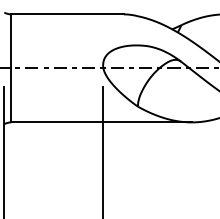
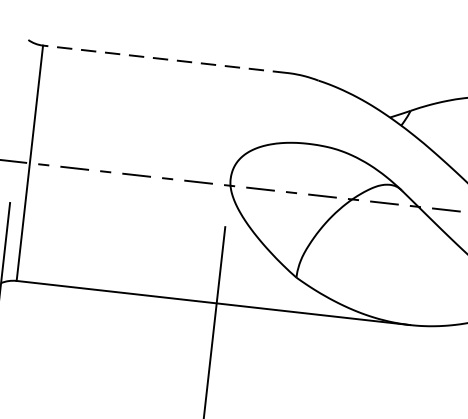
line: (67, 14) -> (165, 59), solid -> dashed

